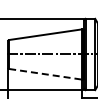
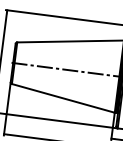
line: (45, 74) -> (63, 98), dashed -> solid

